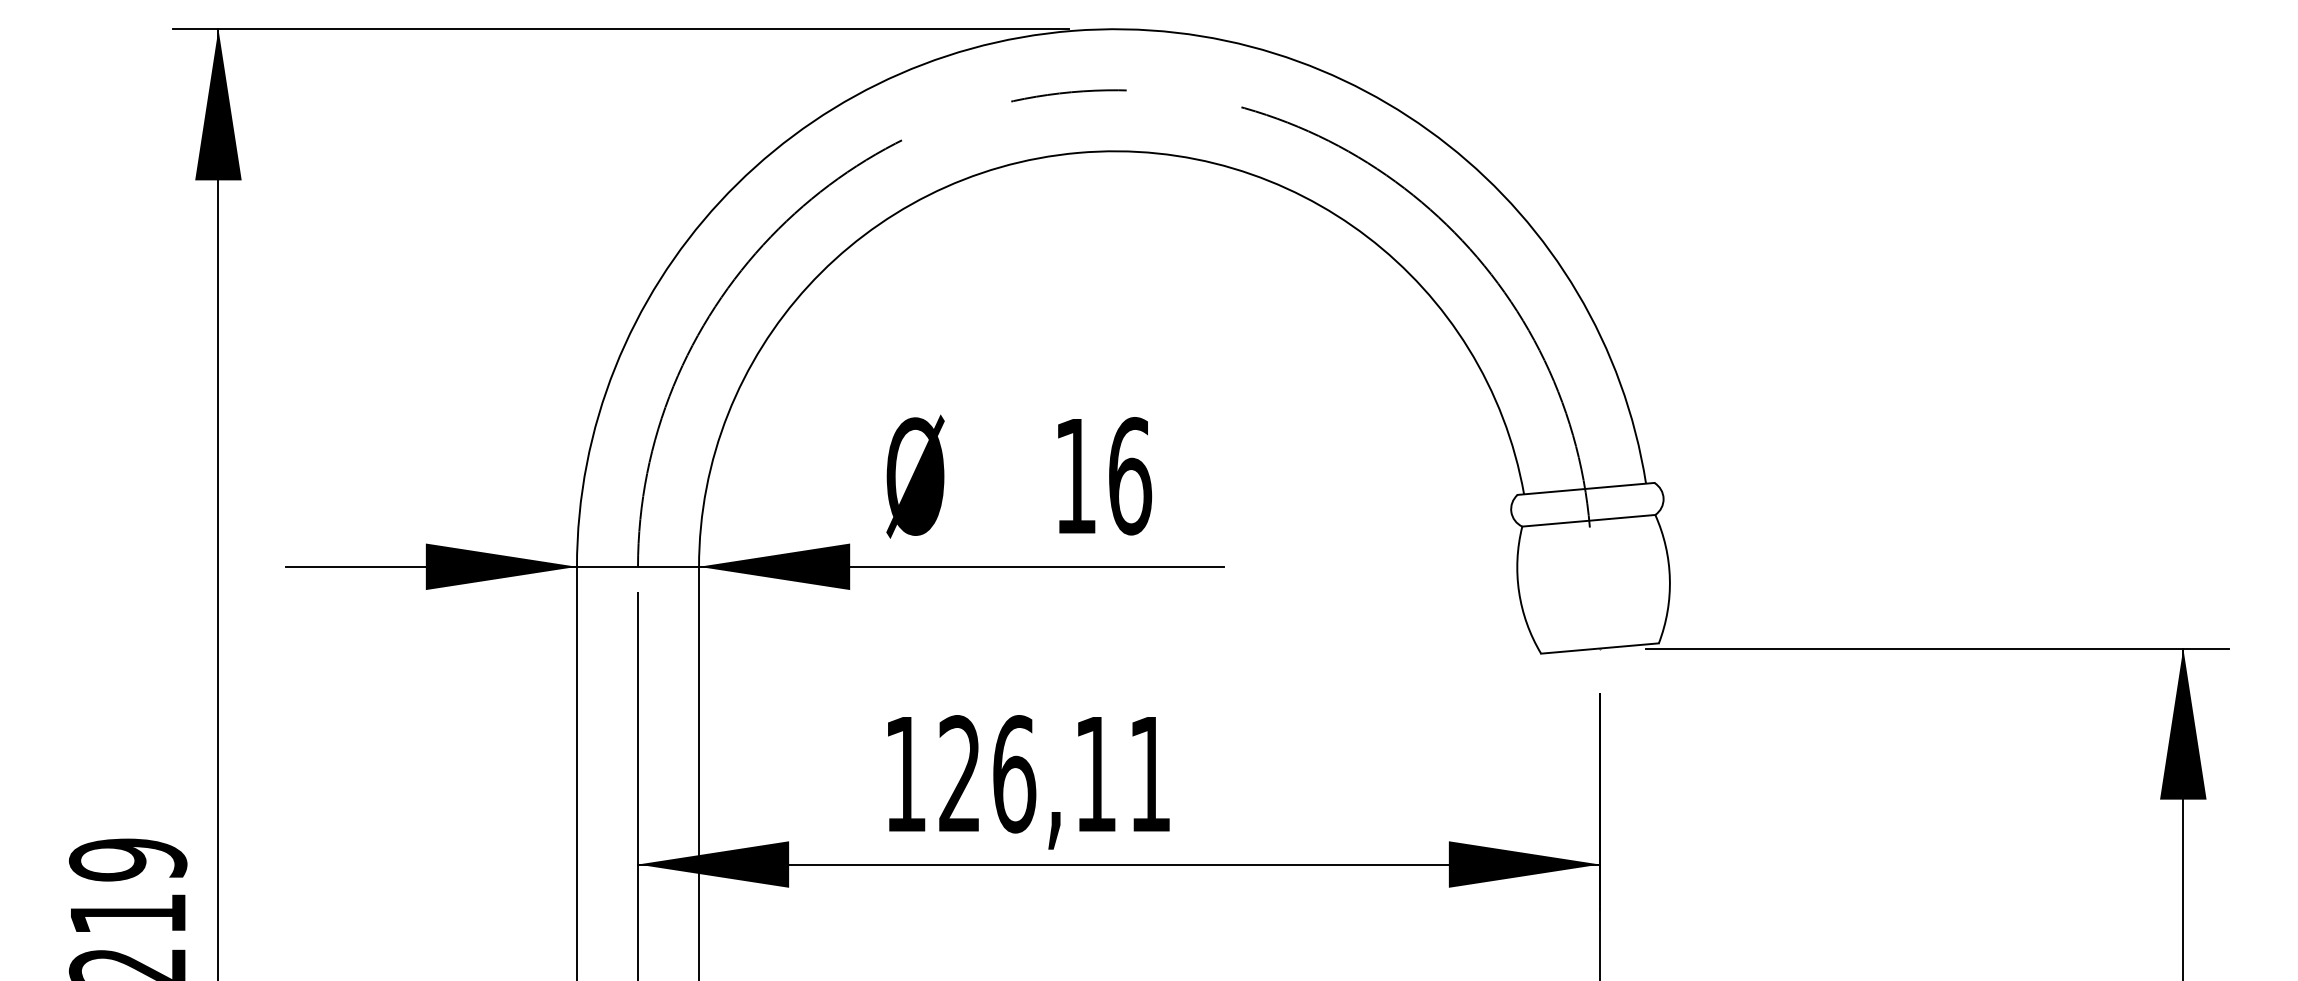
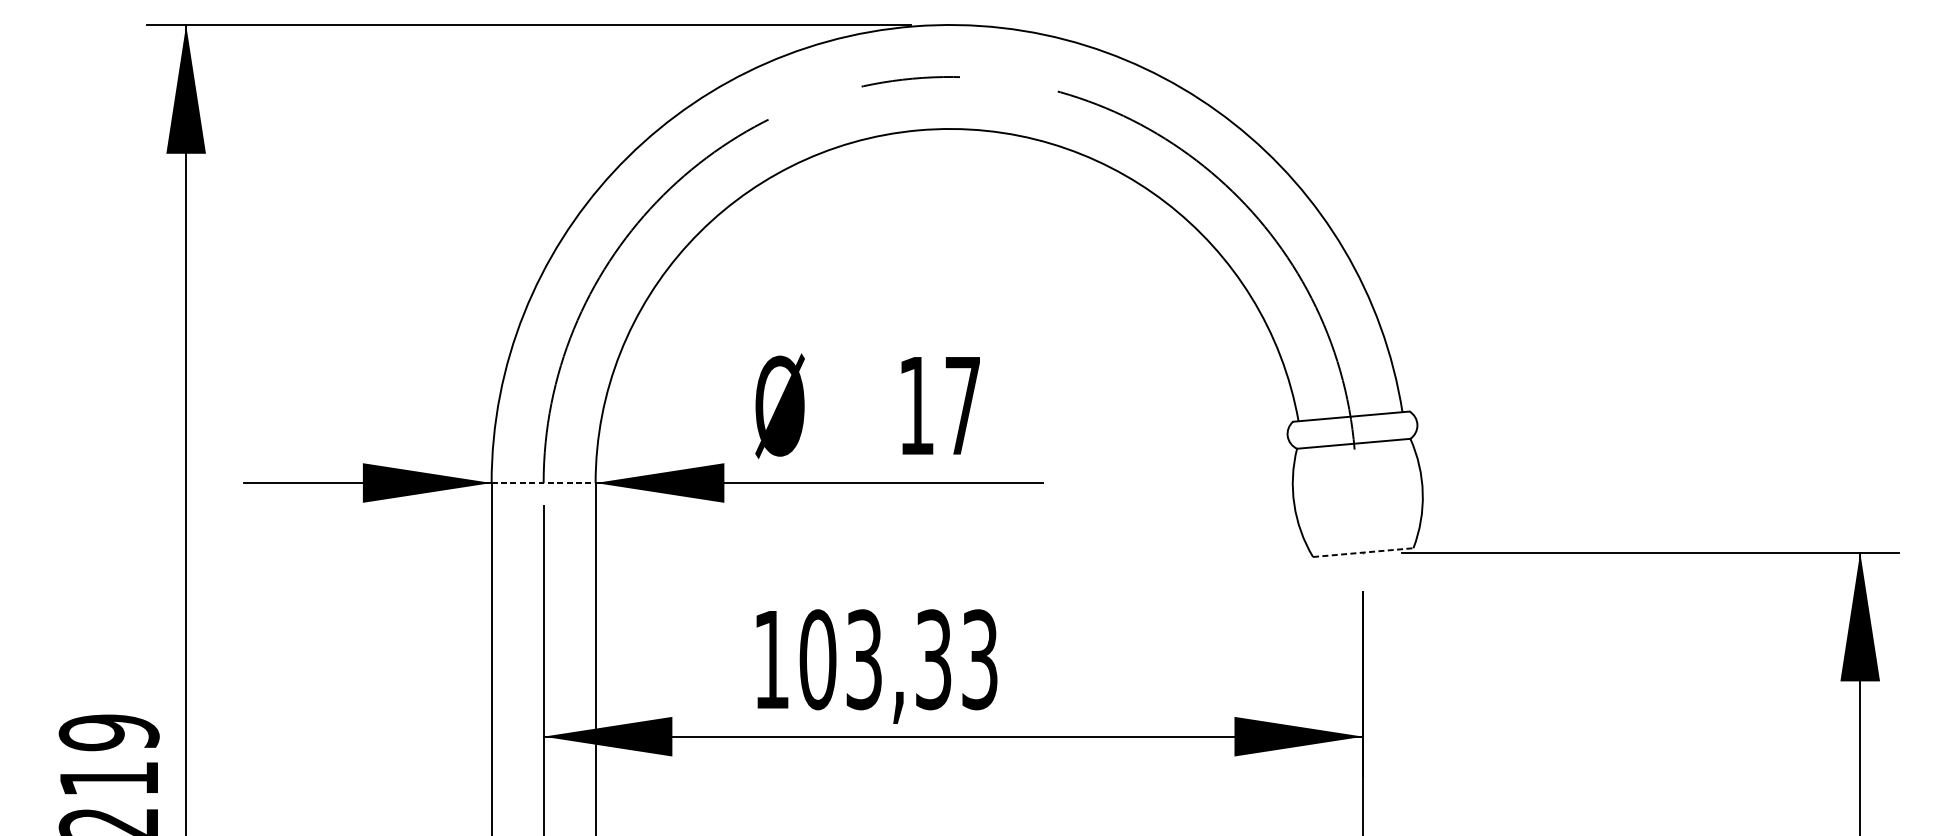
text: (1130, 476) -> (963, 406), 16 -> 17
line: (638, 567) -> (544, 483), solid -> dashed
line: (1600, 648) -> (1363, 552), solid -> dashed
text: (1054, 774) -> (898, 659), 126,11 -> 103,33

